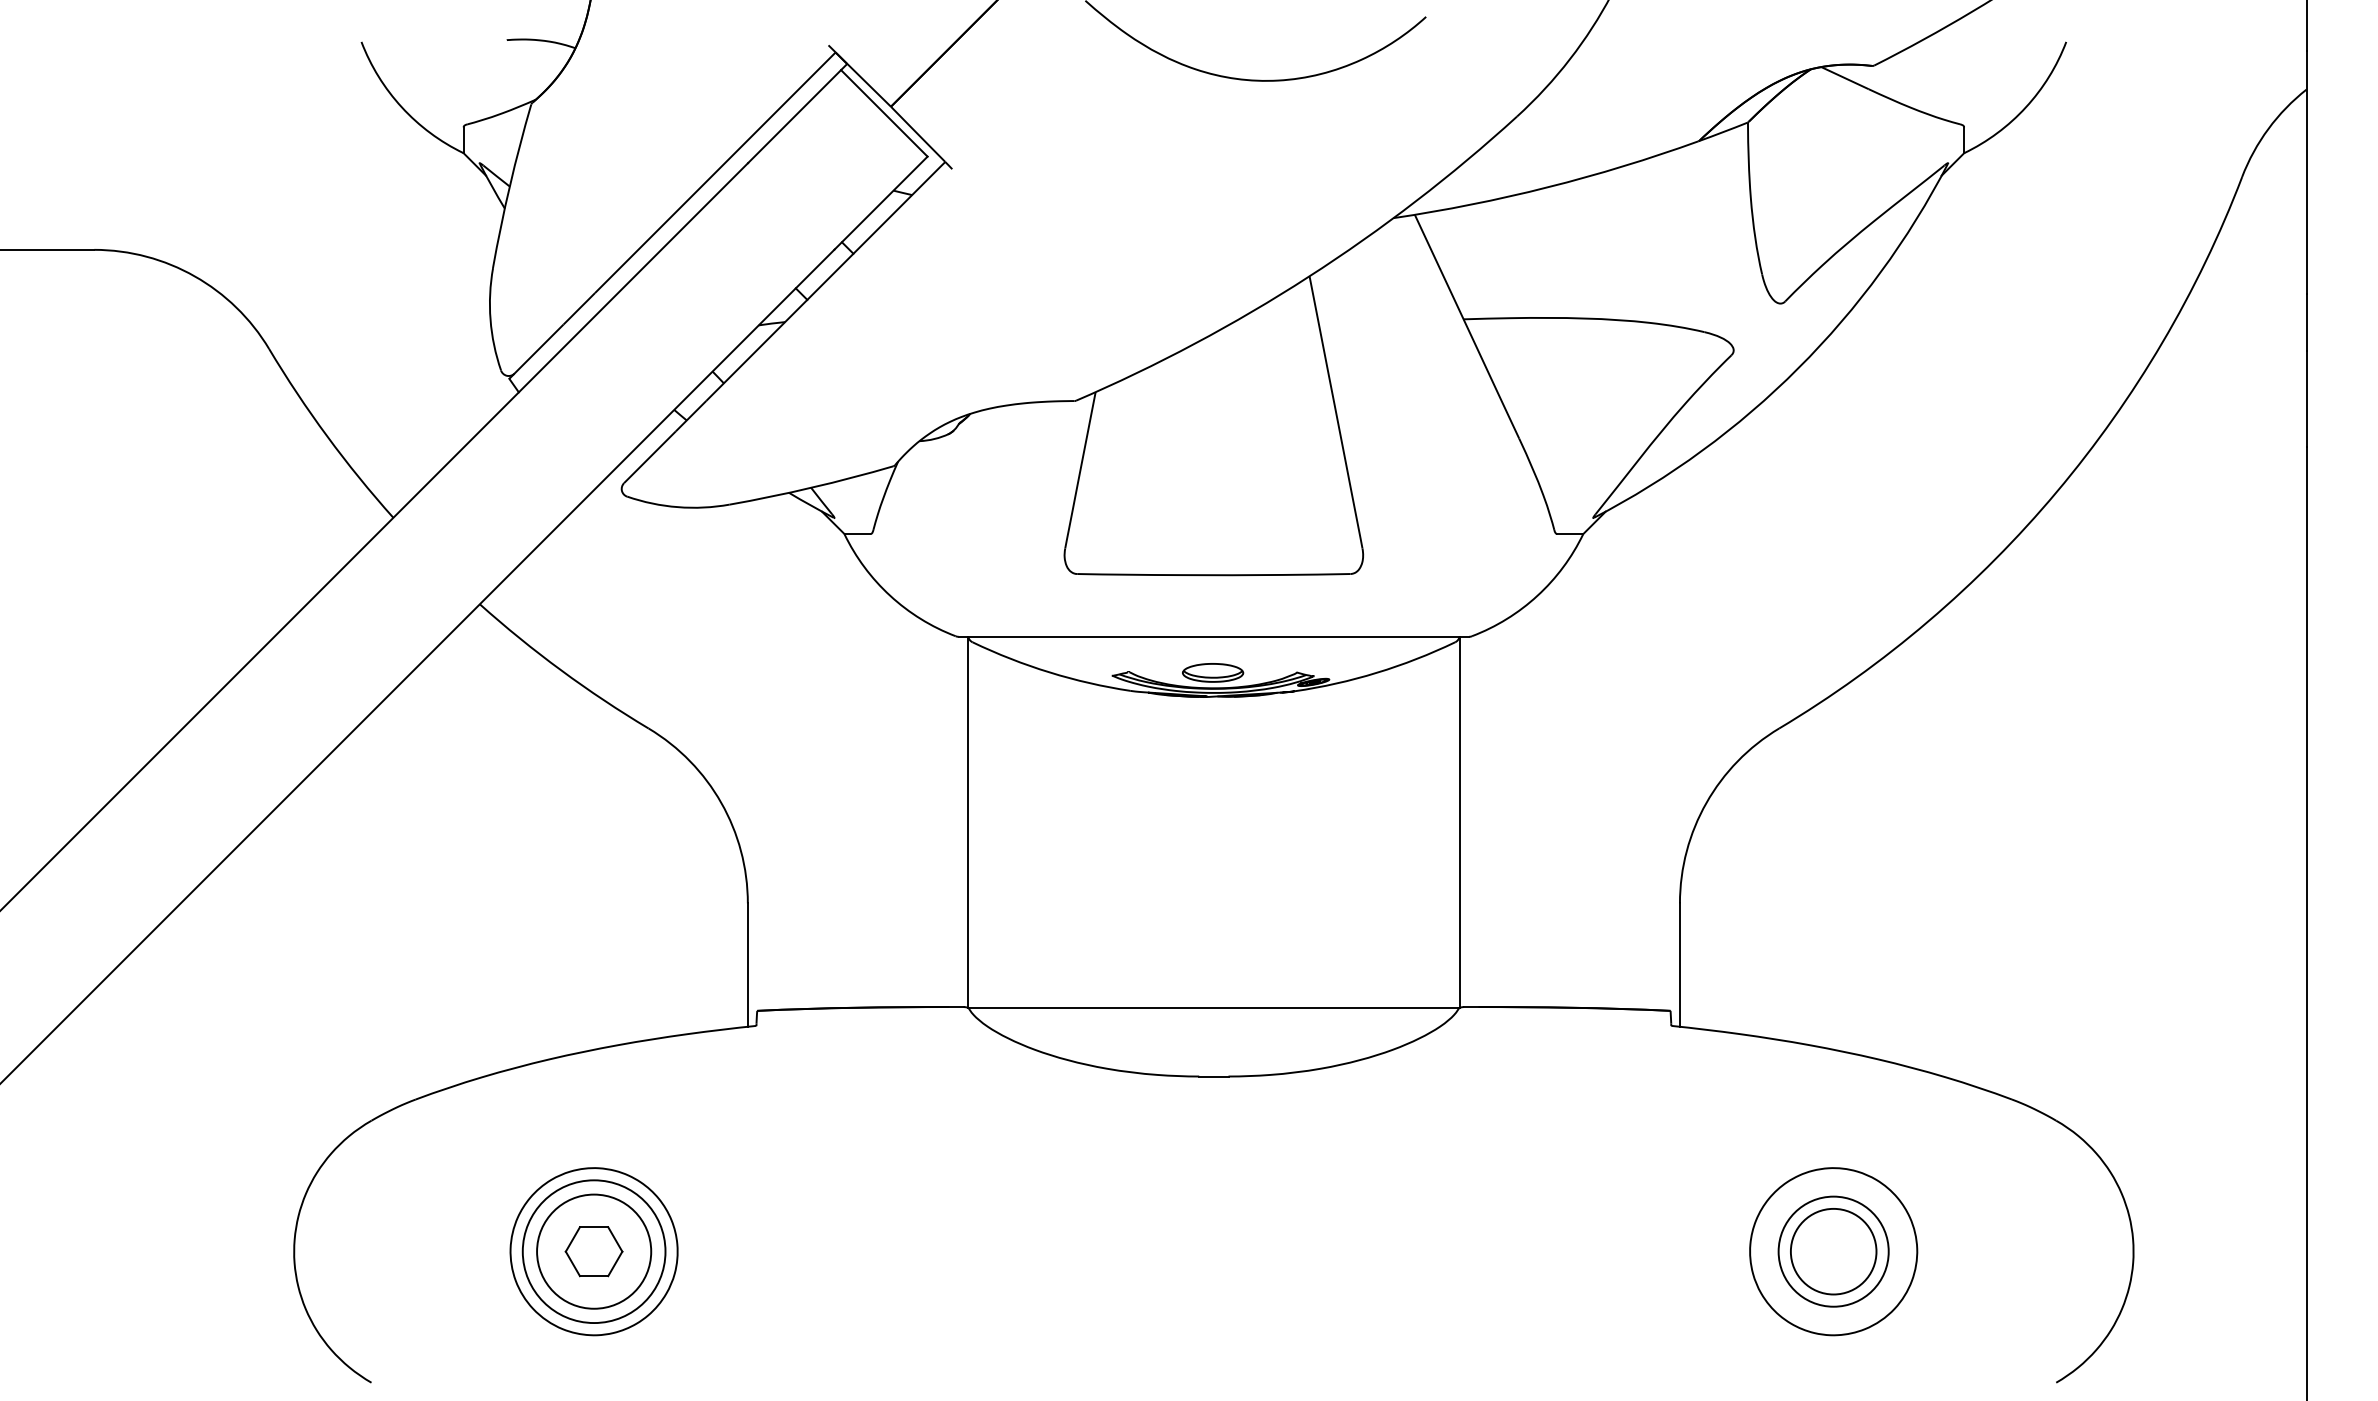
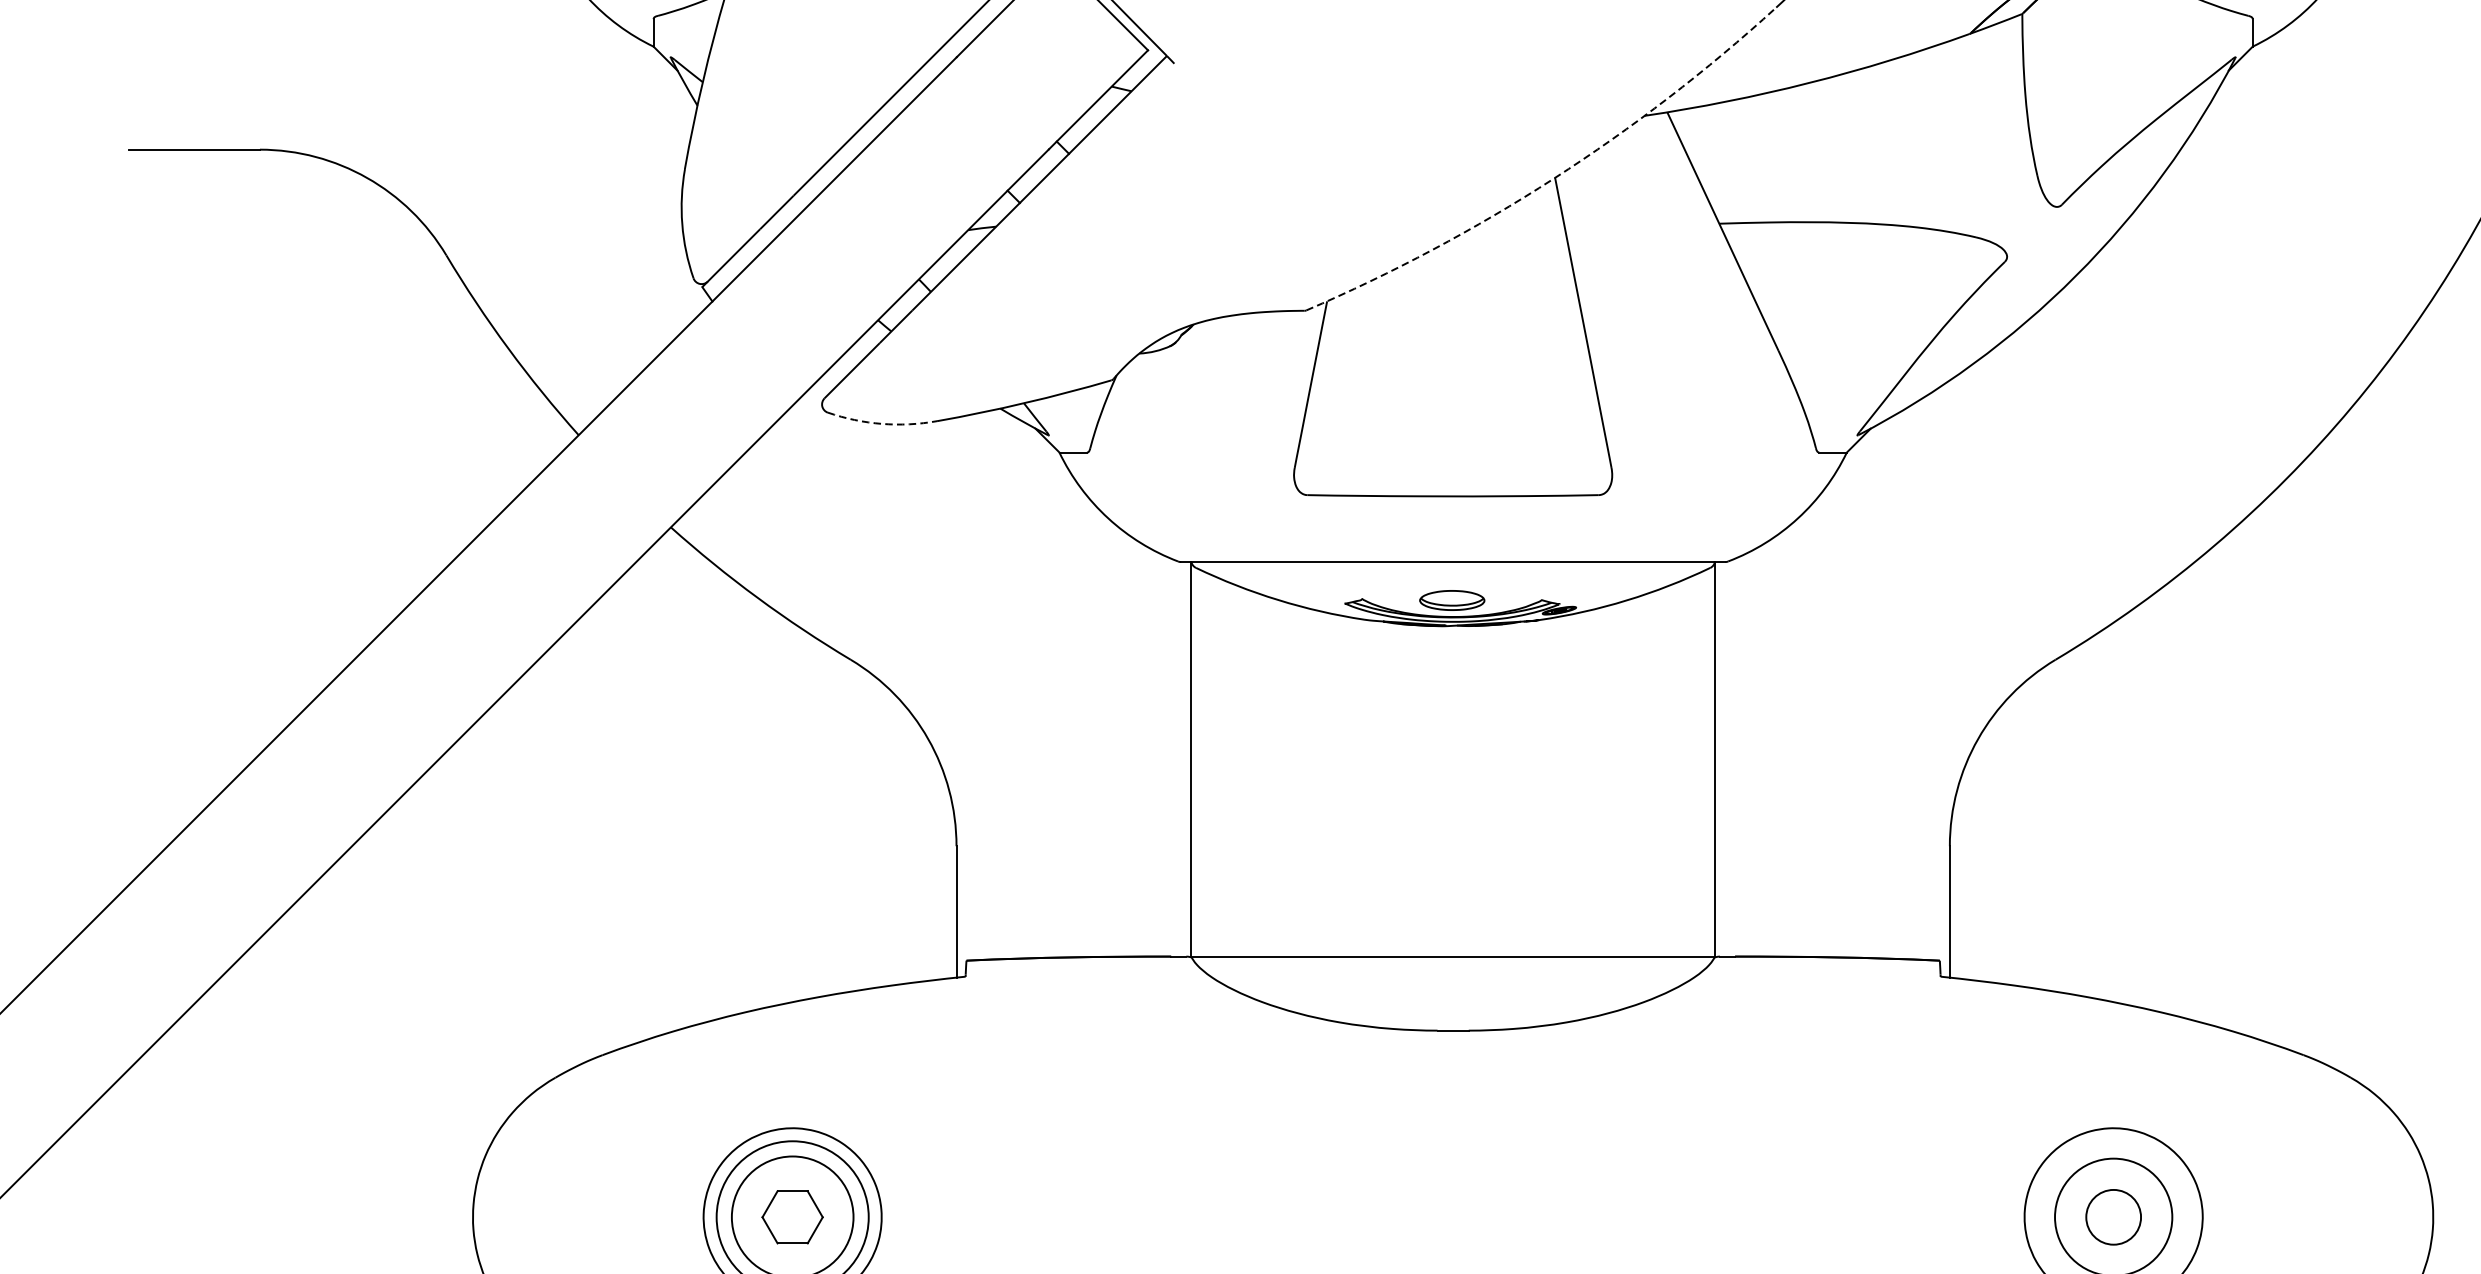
arc: (1308, 277) -> (1553, 179), solid -> dashed
arc: (677, 507) -> (881, 424), solid -> dashed
circle: (1833, 1251) -> (2113, 1217), size x0.6

